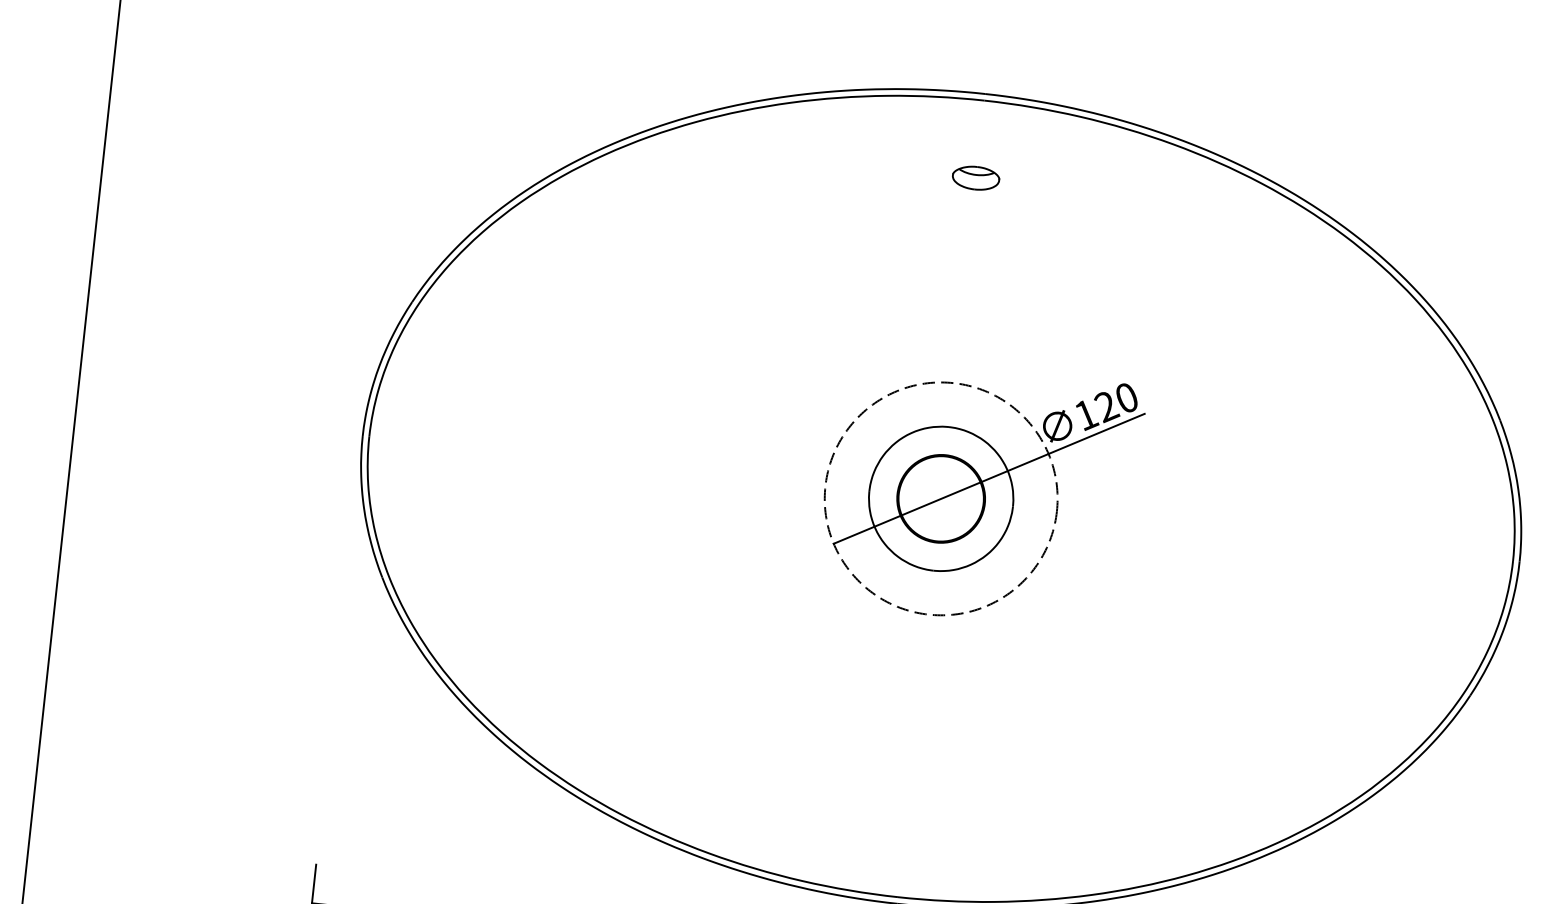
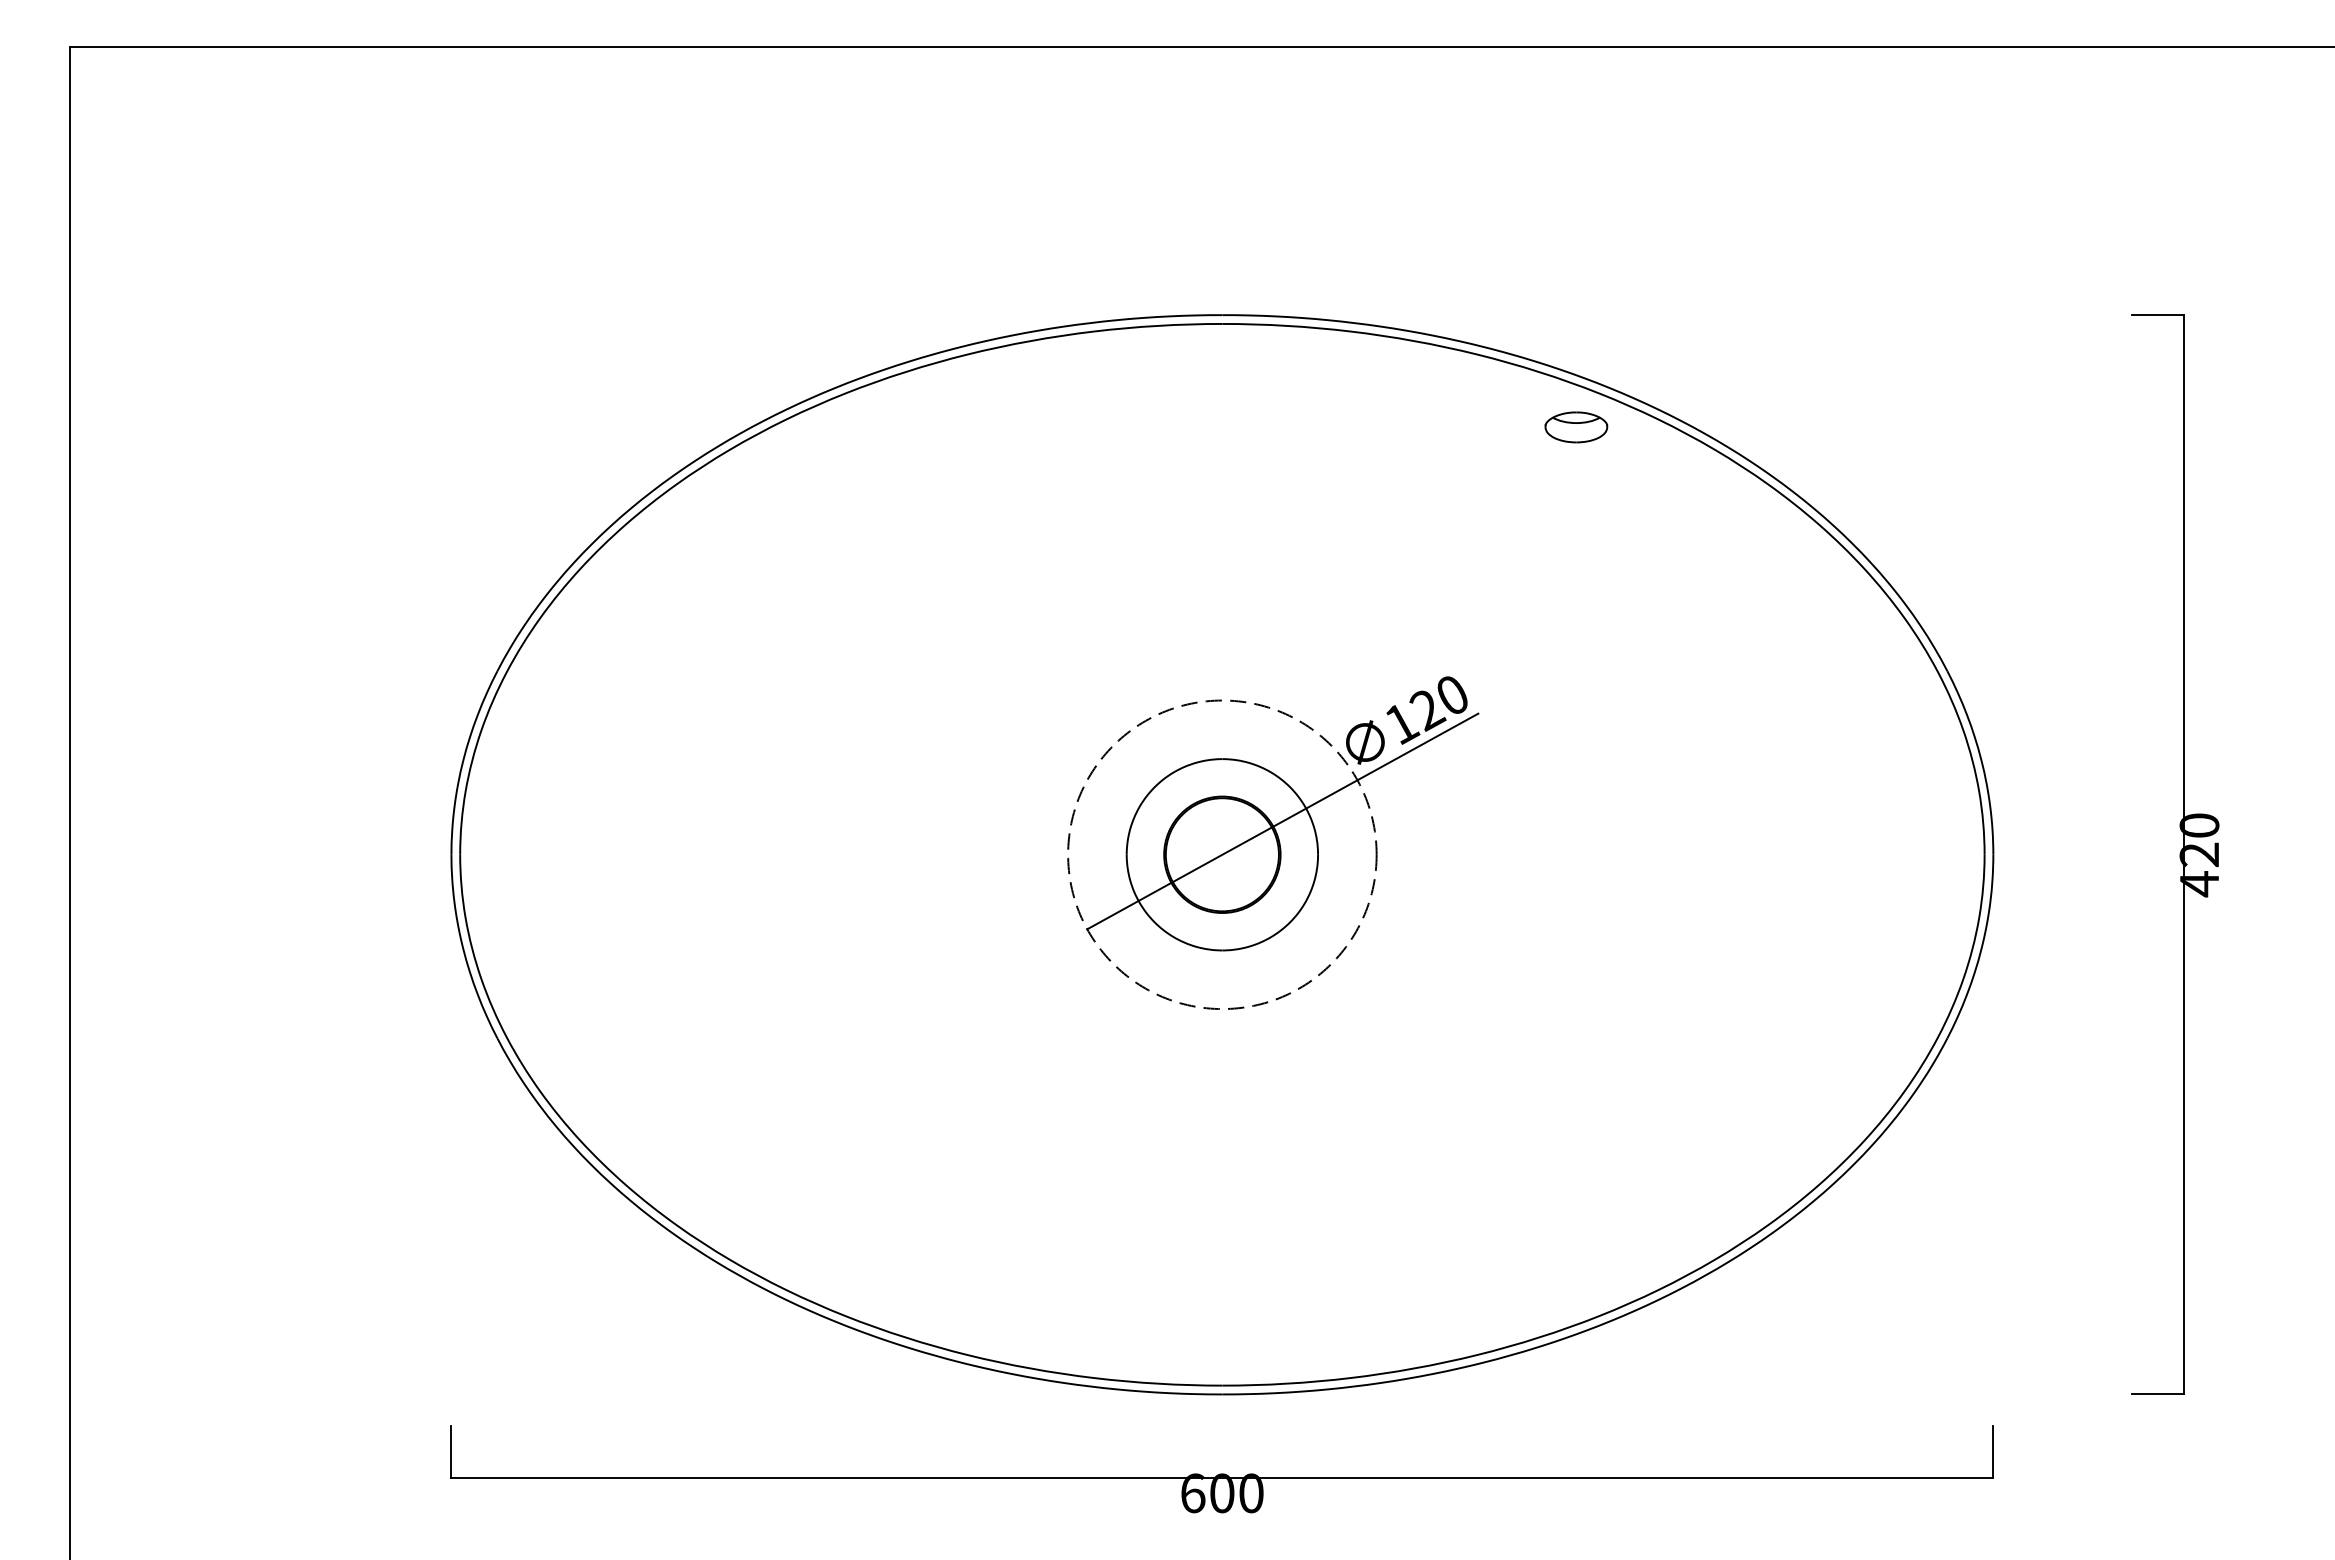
part: (976, 178) -> (1576, 427), moved

